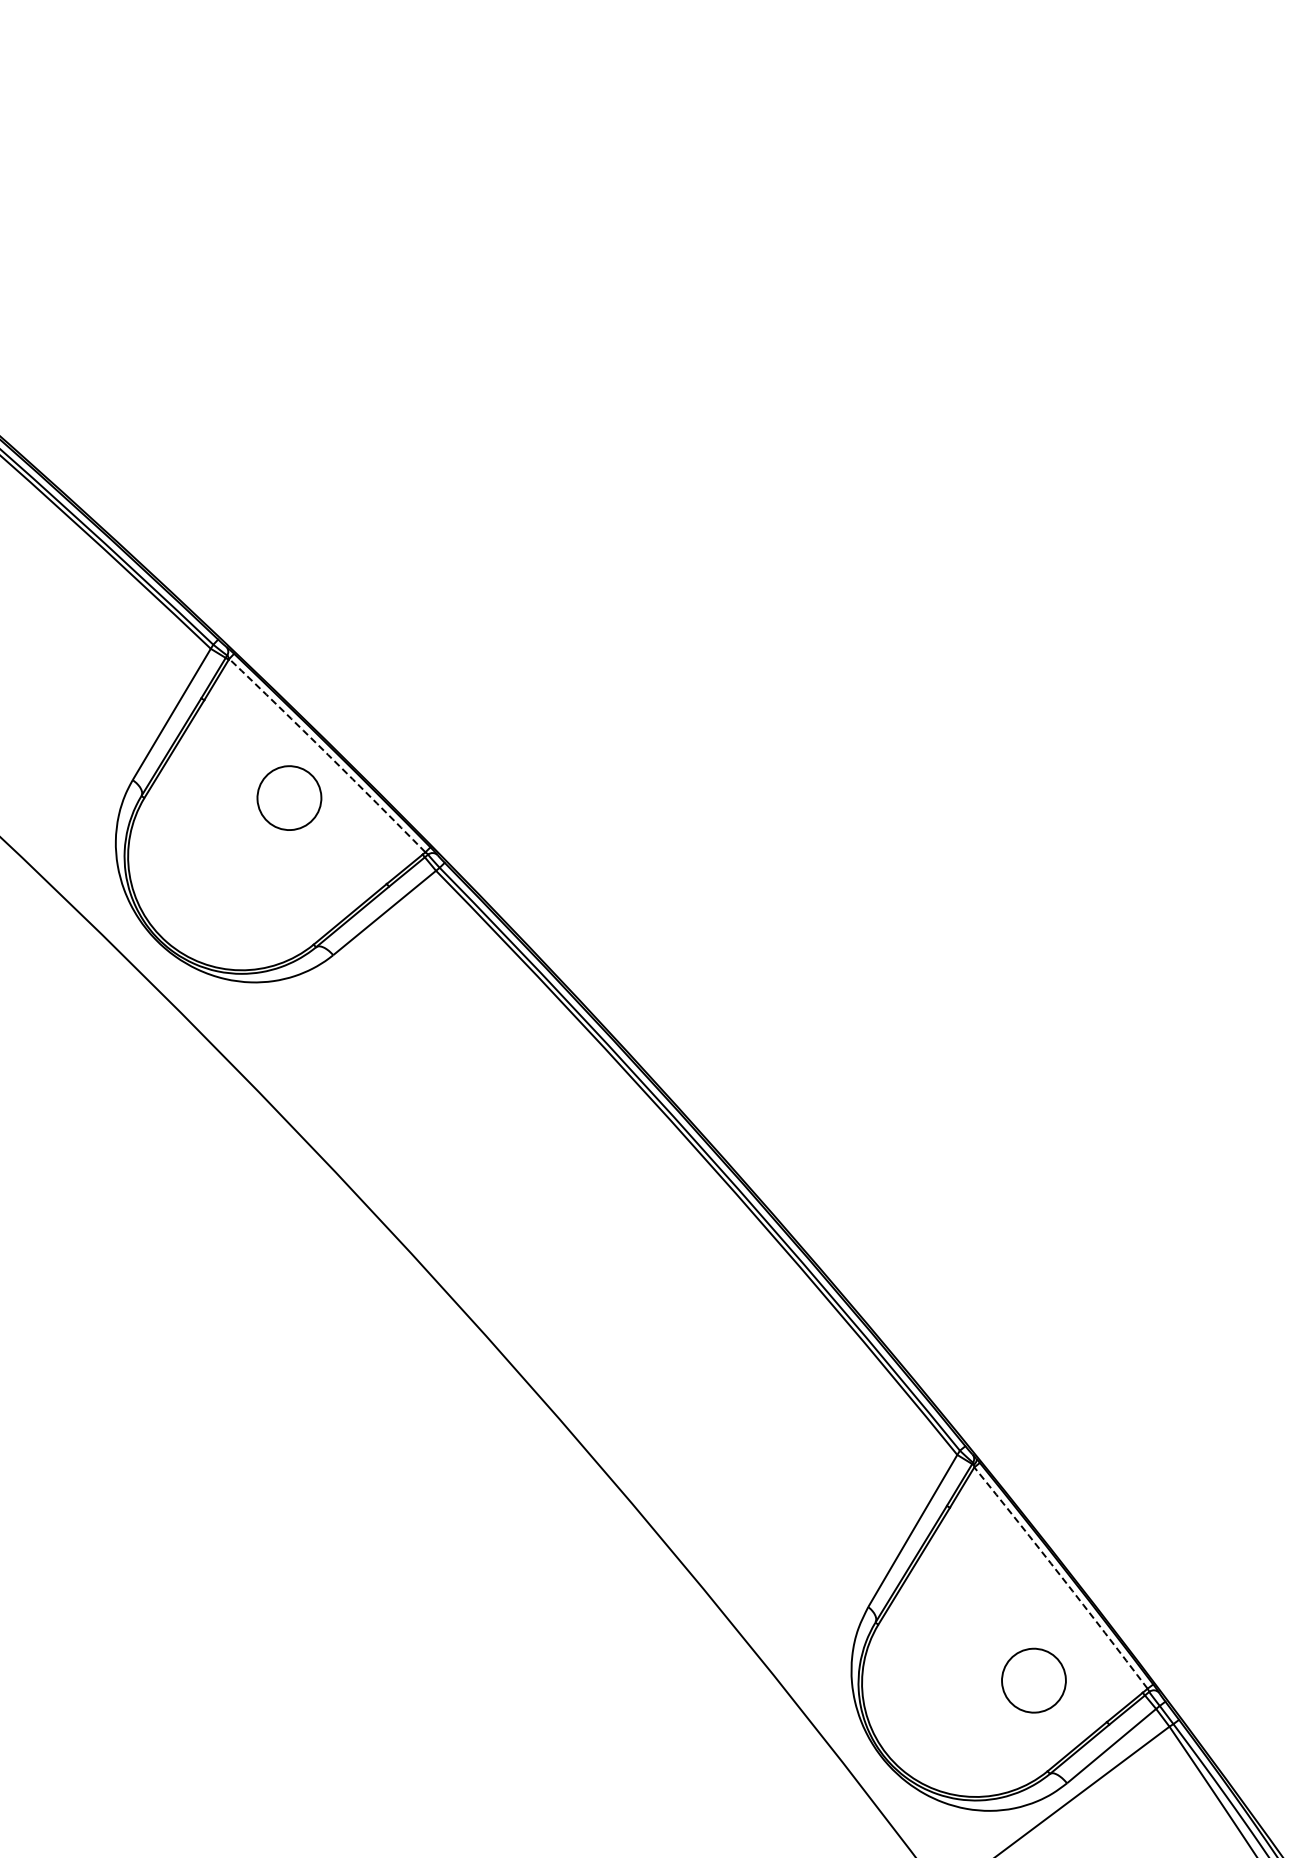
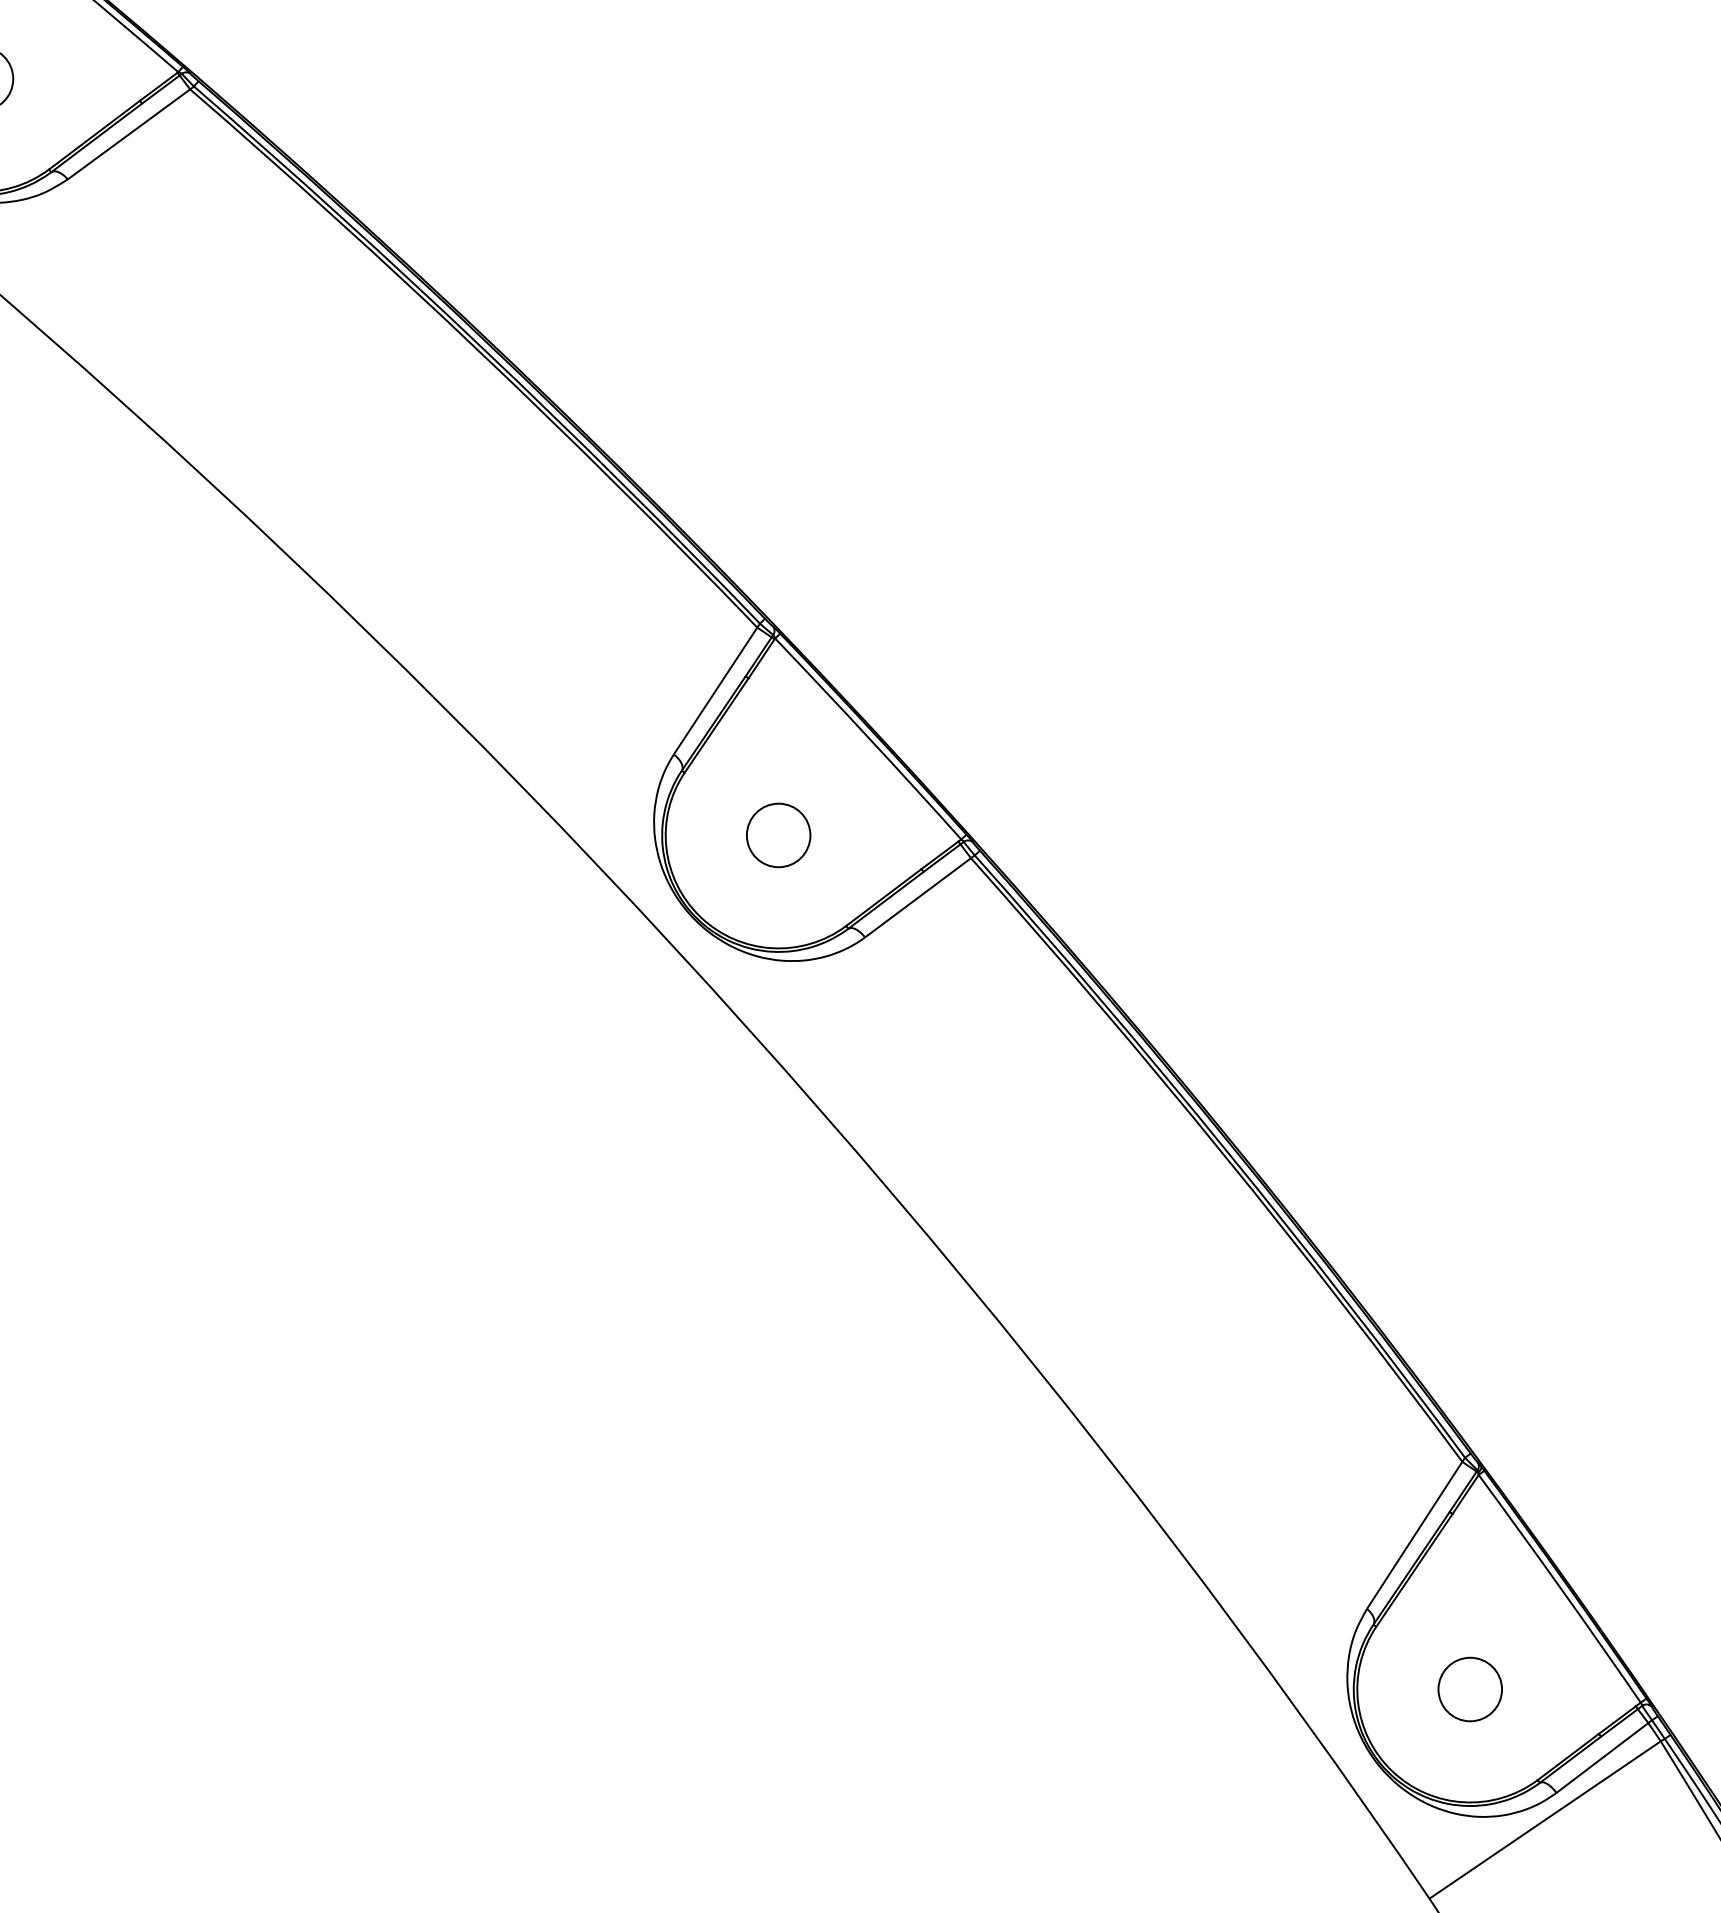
arc: (328, 755) -> (869, 738), dashed -> solid
circle: (289, 798) -> (778, 835), moved
arc: (1061, 1577) -> (1560, 1588), dashed -> solid
circle: (1033, 1680) -> (1469, 1689), moved

